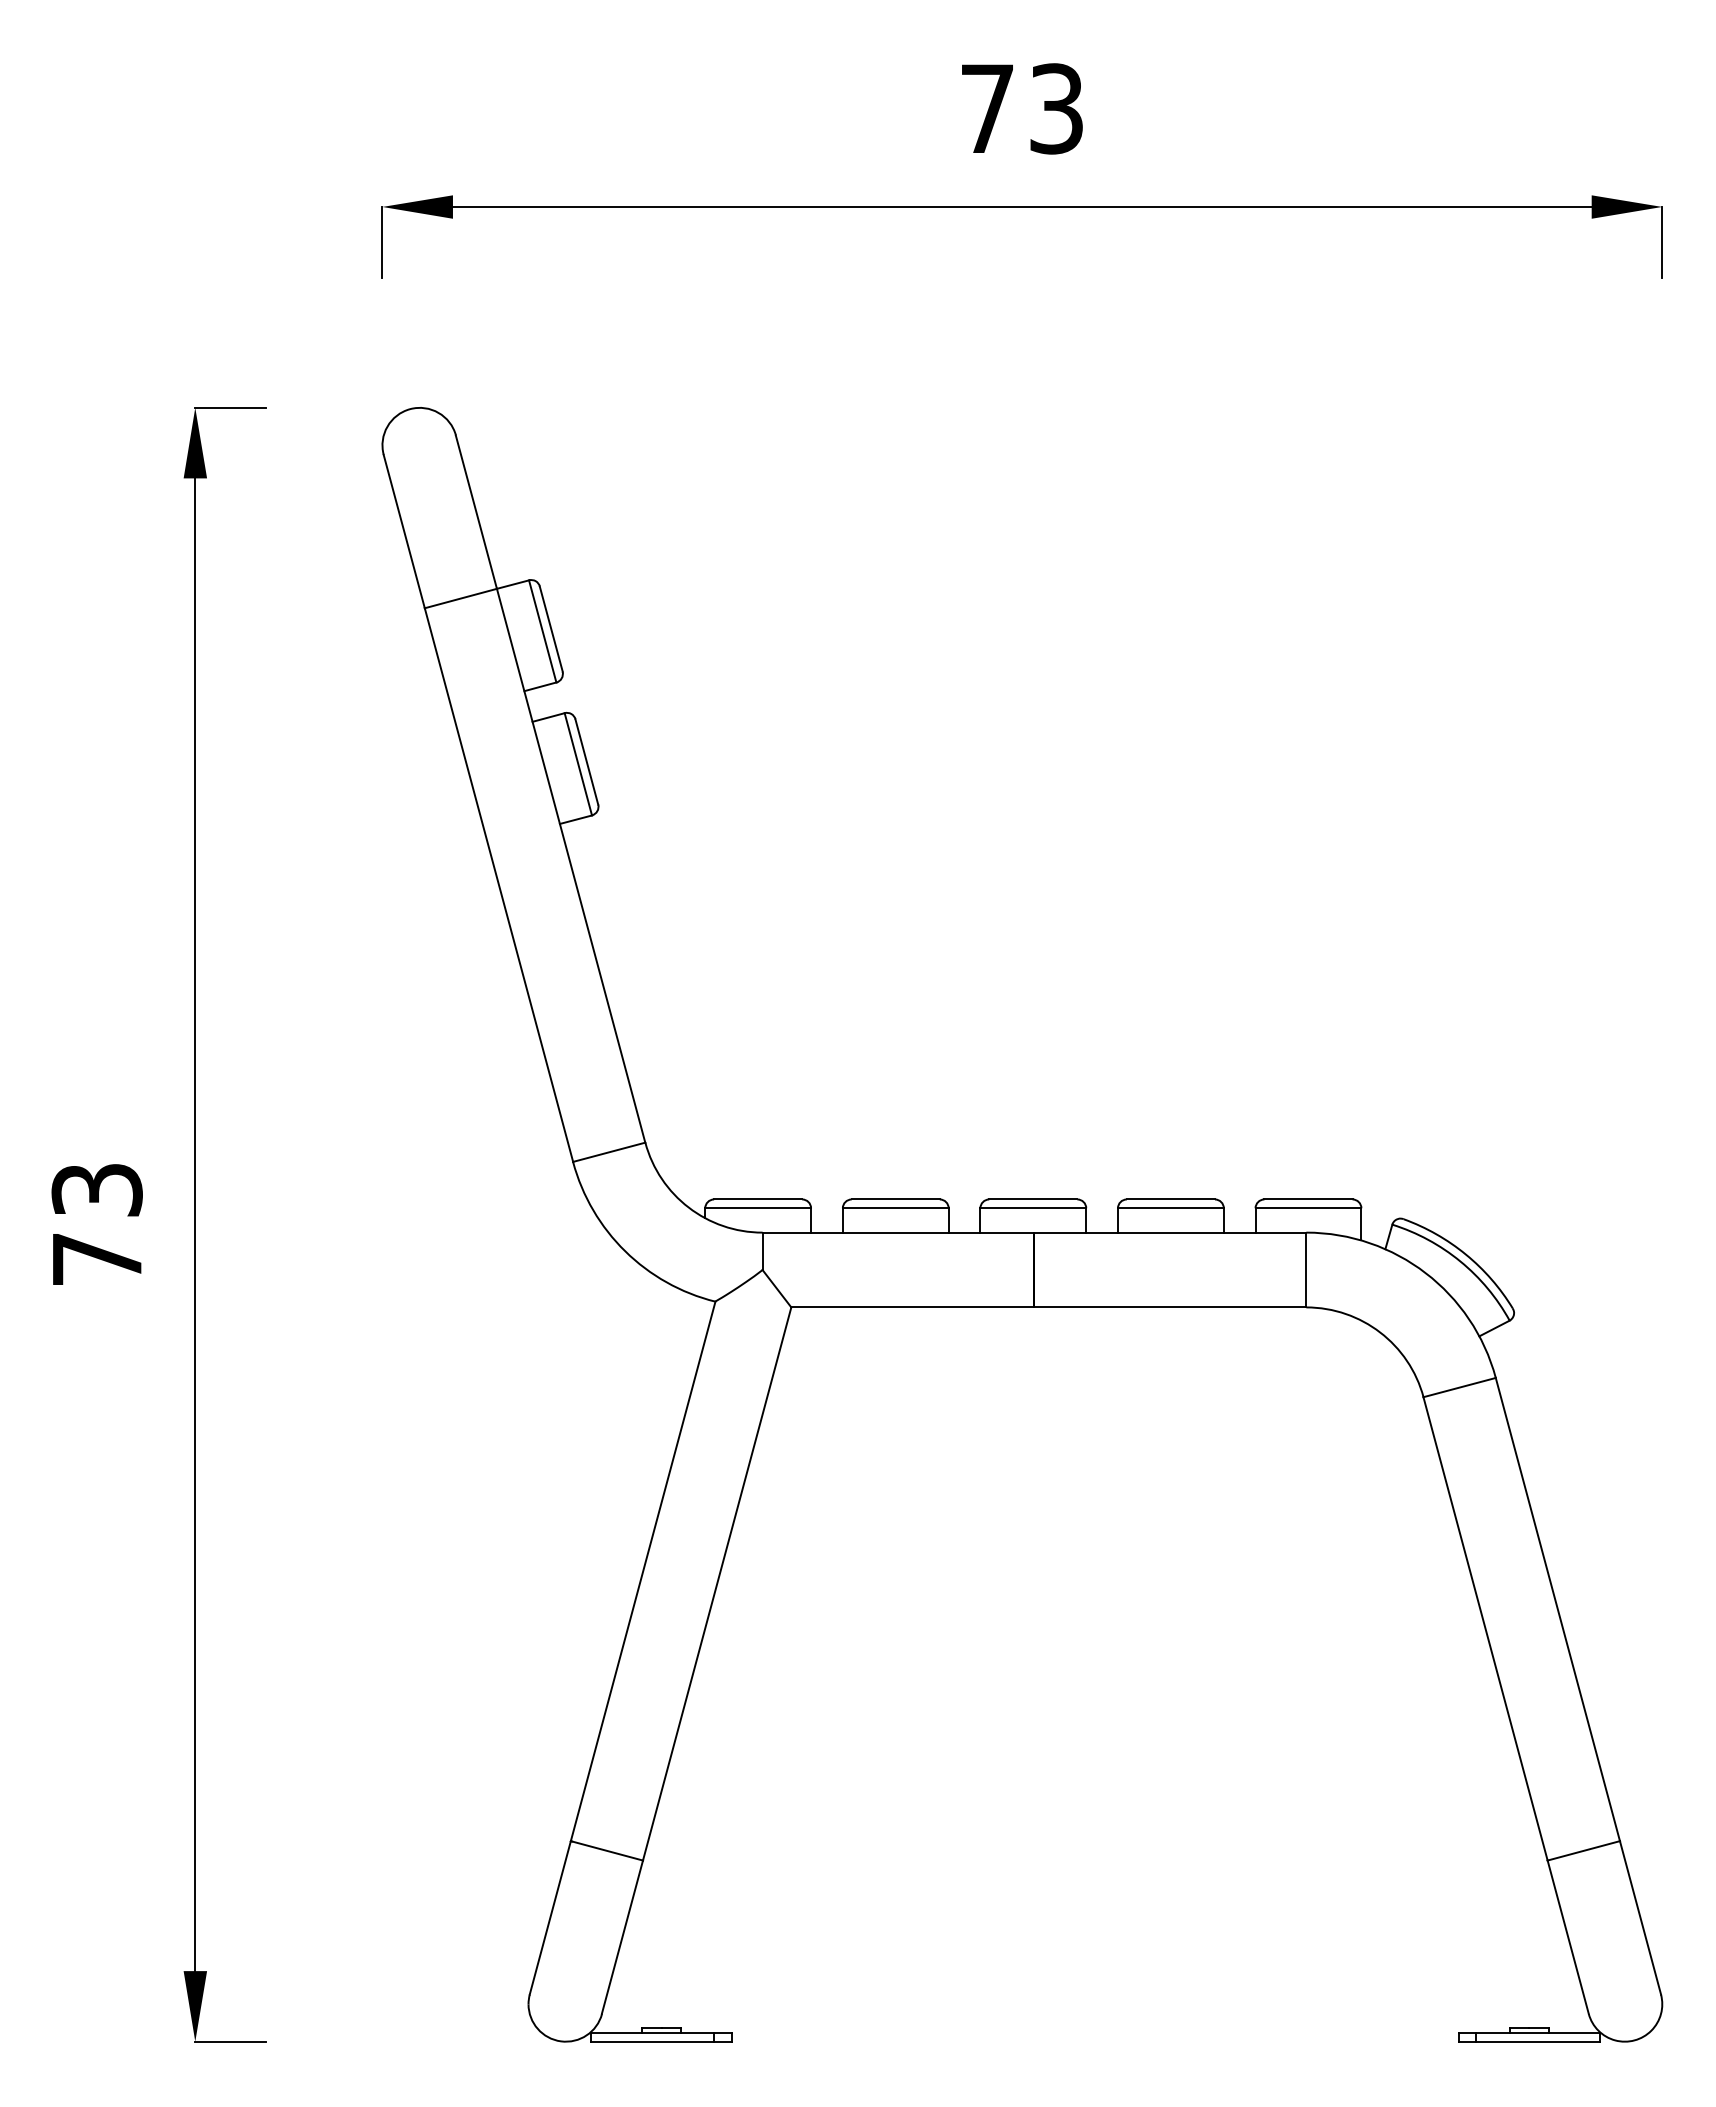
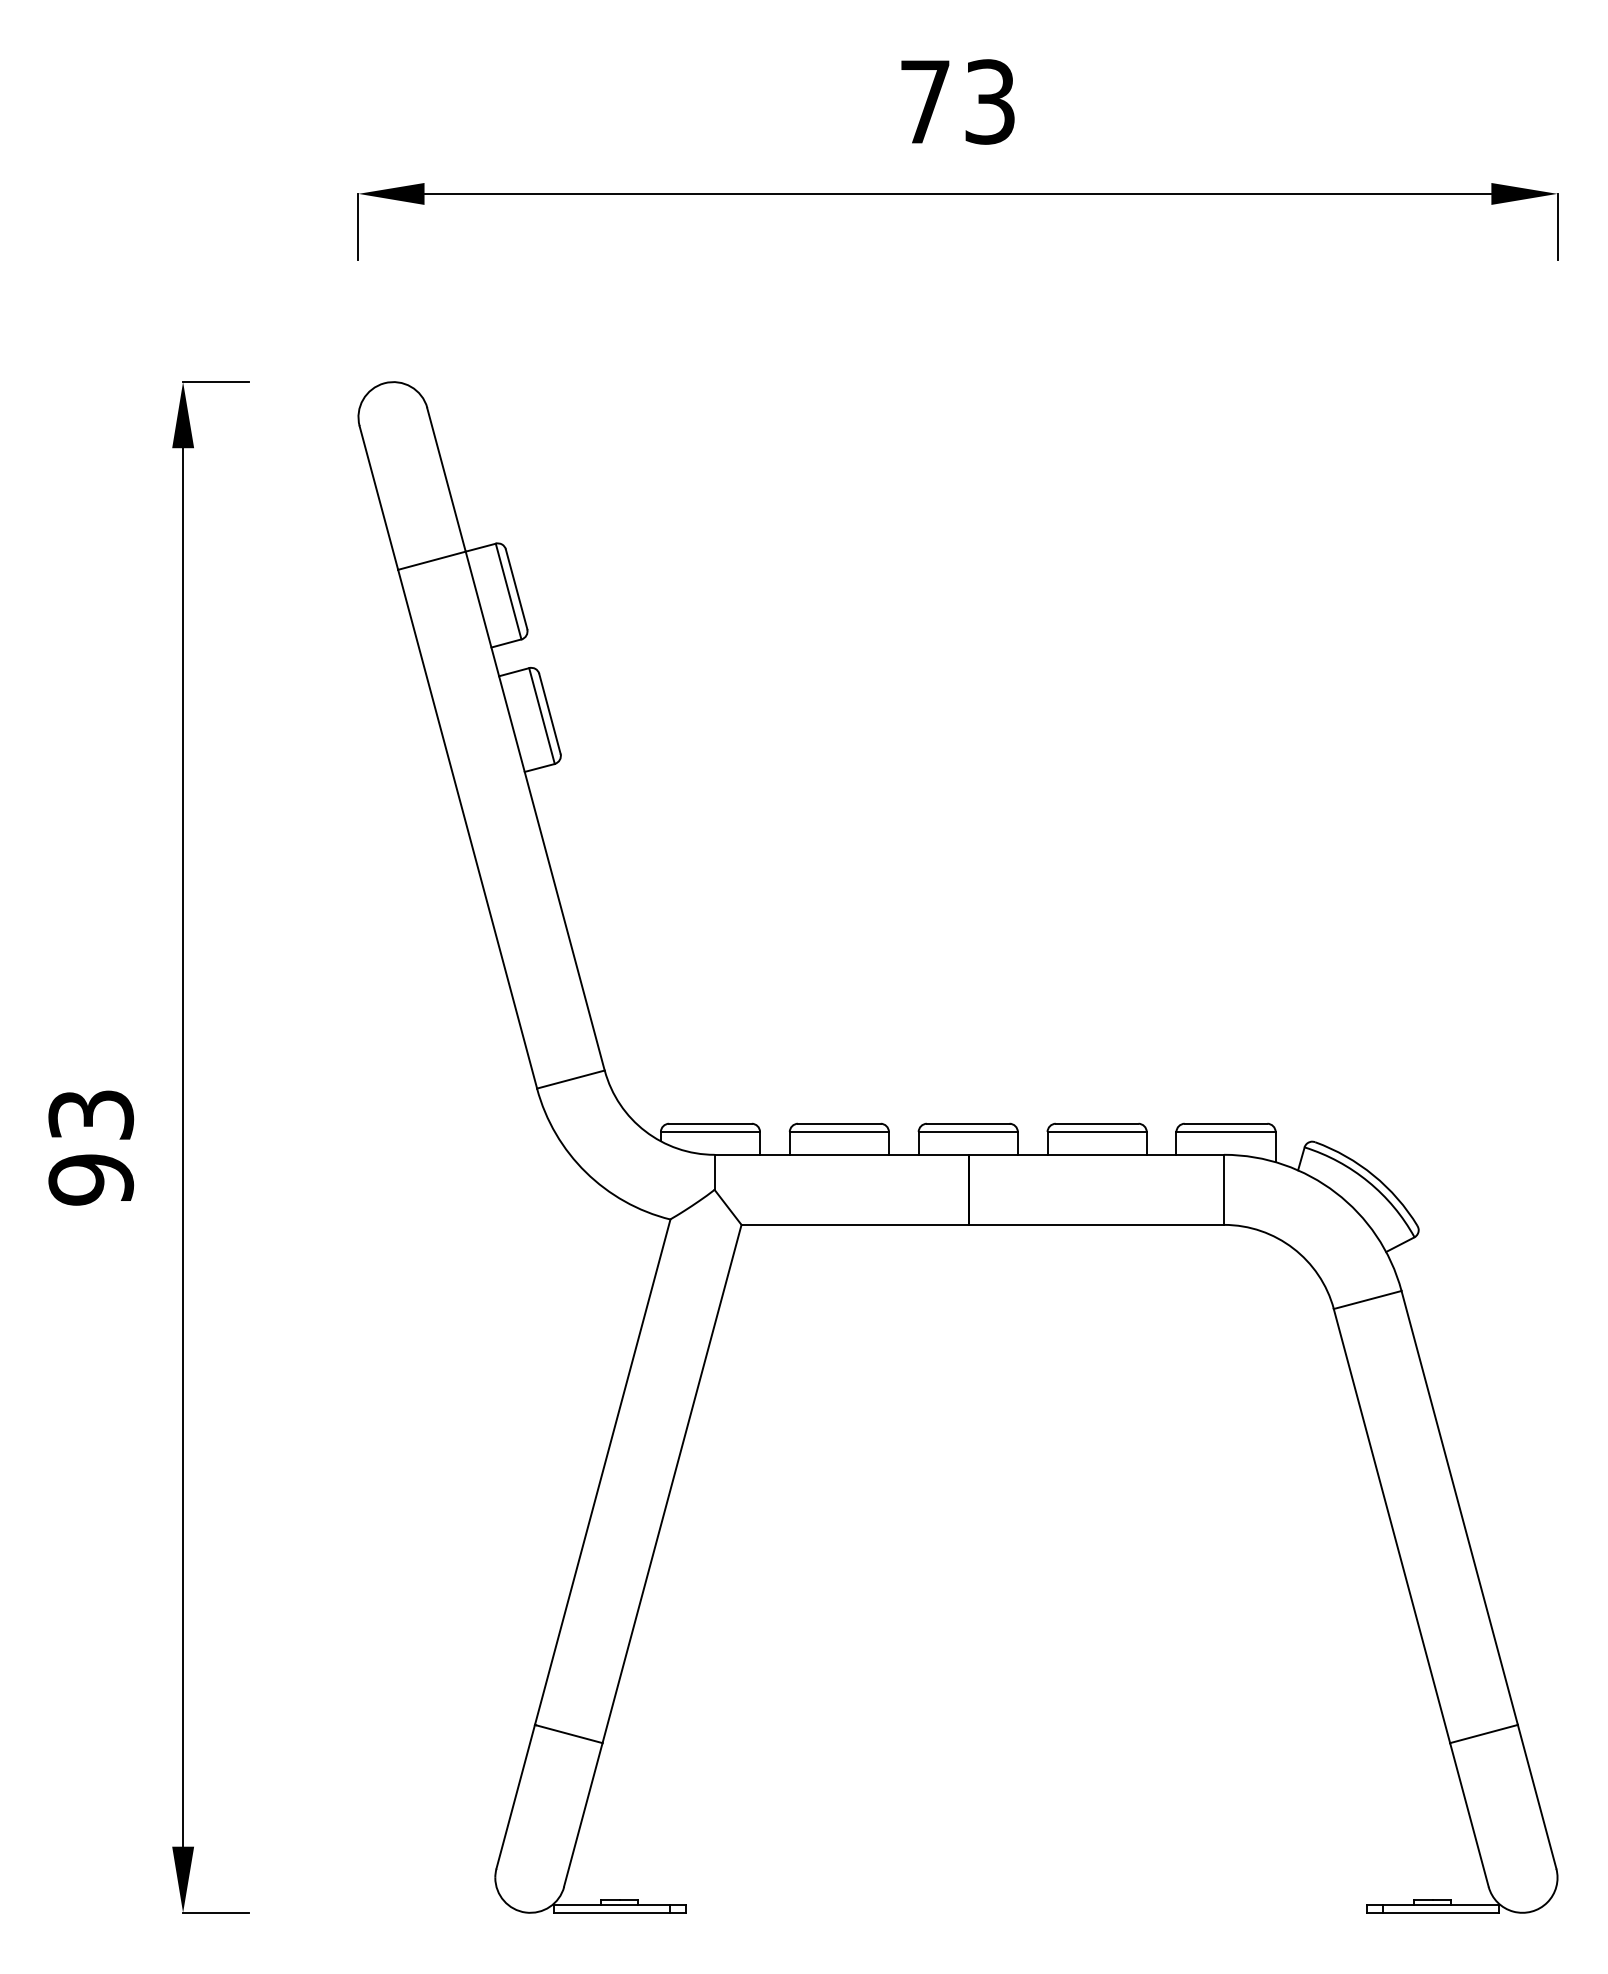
text: (96, 1259) -> (90, 1180), 73 -> 93

